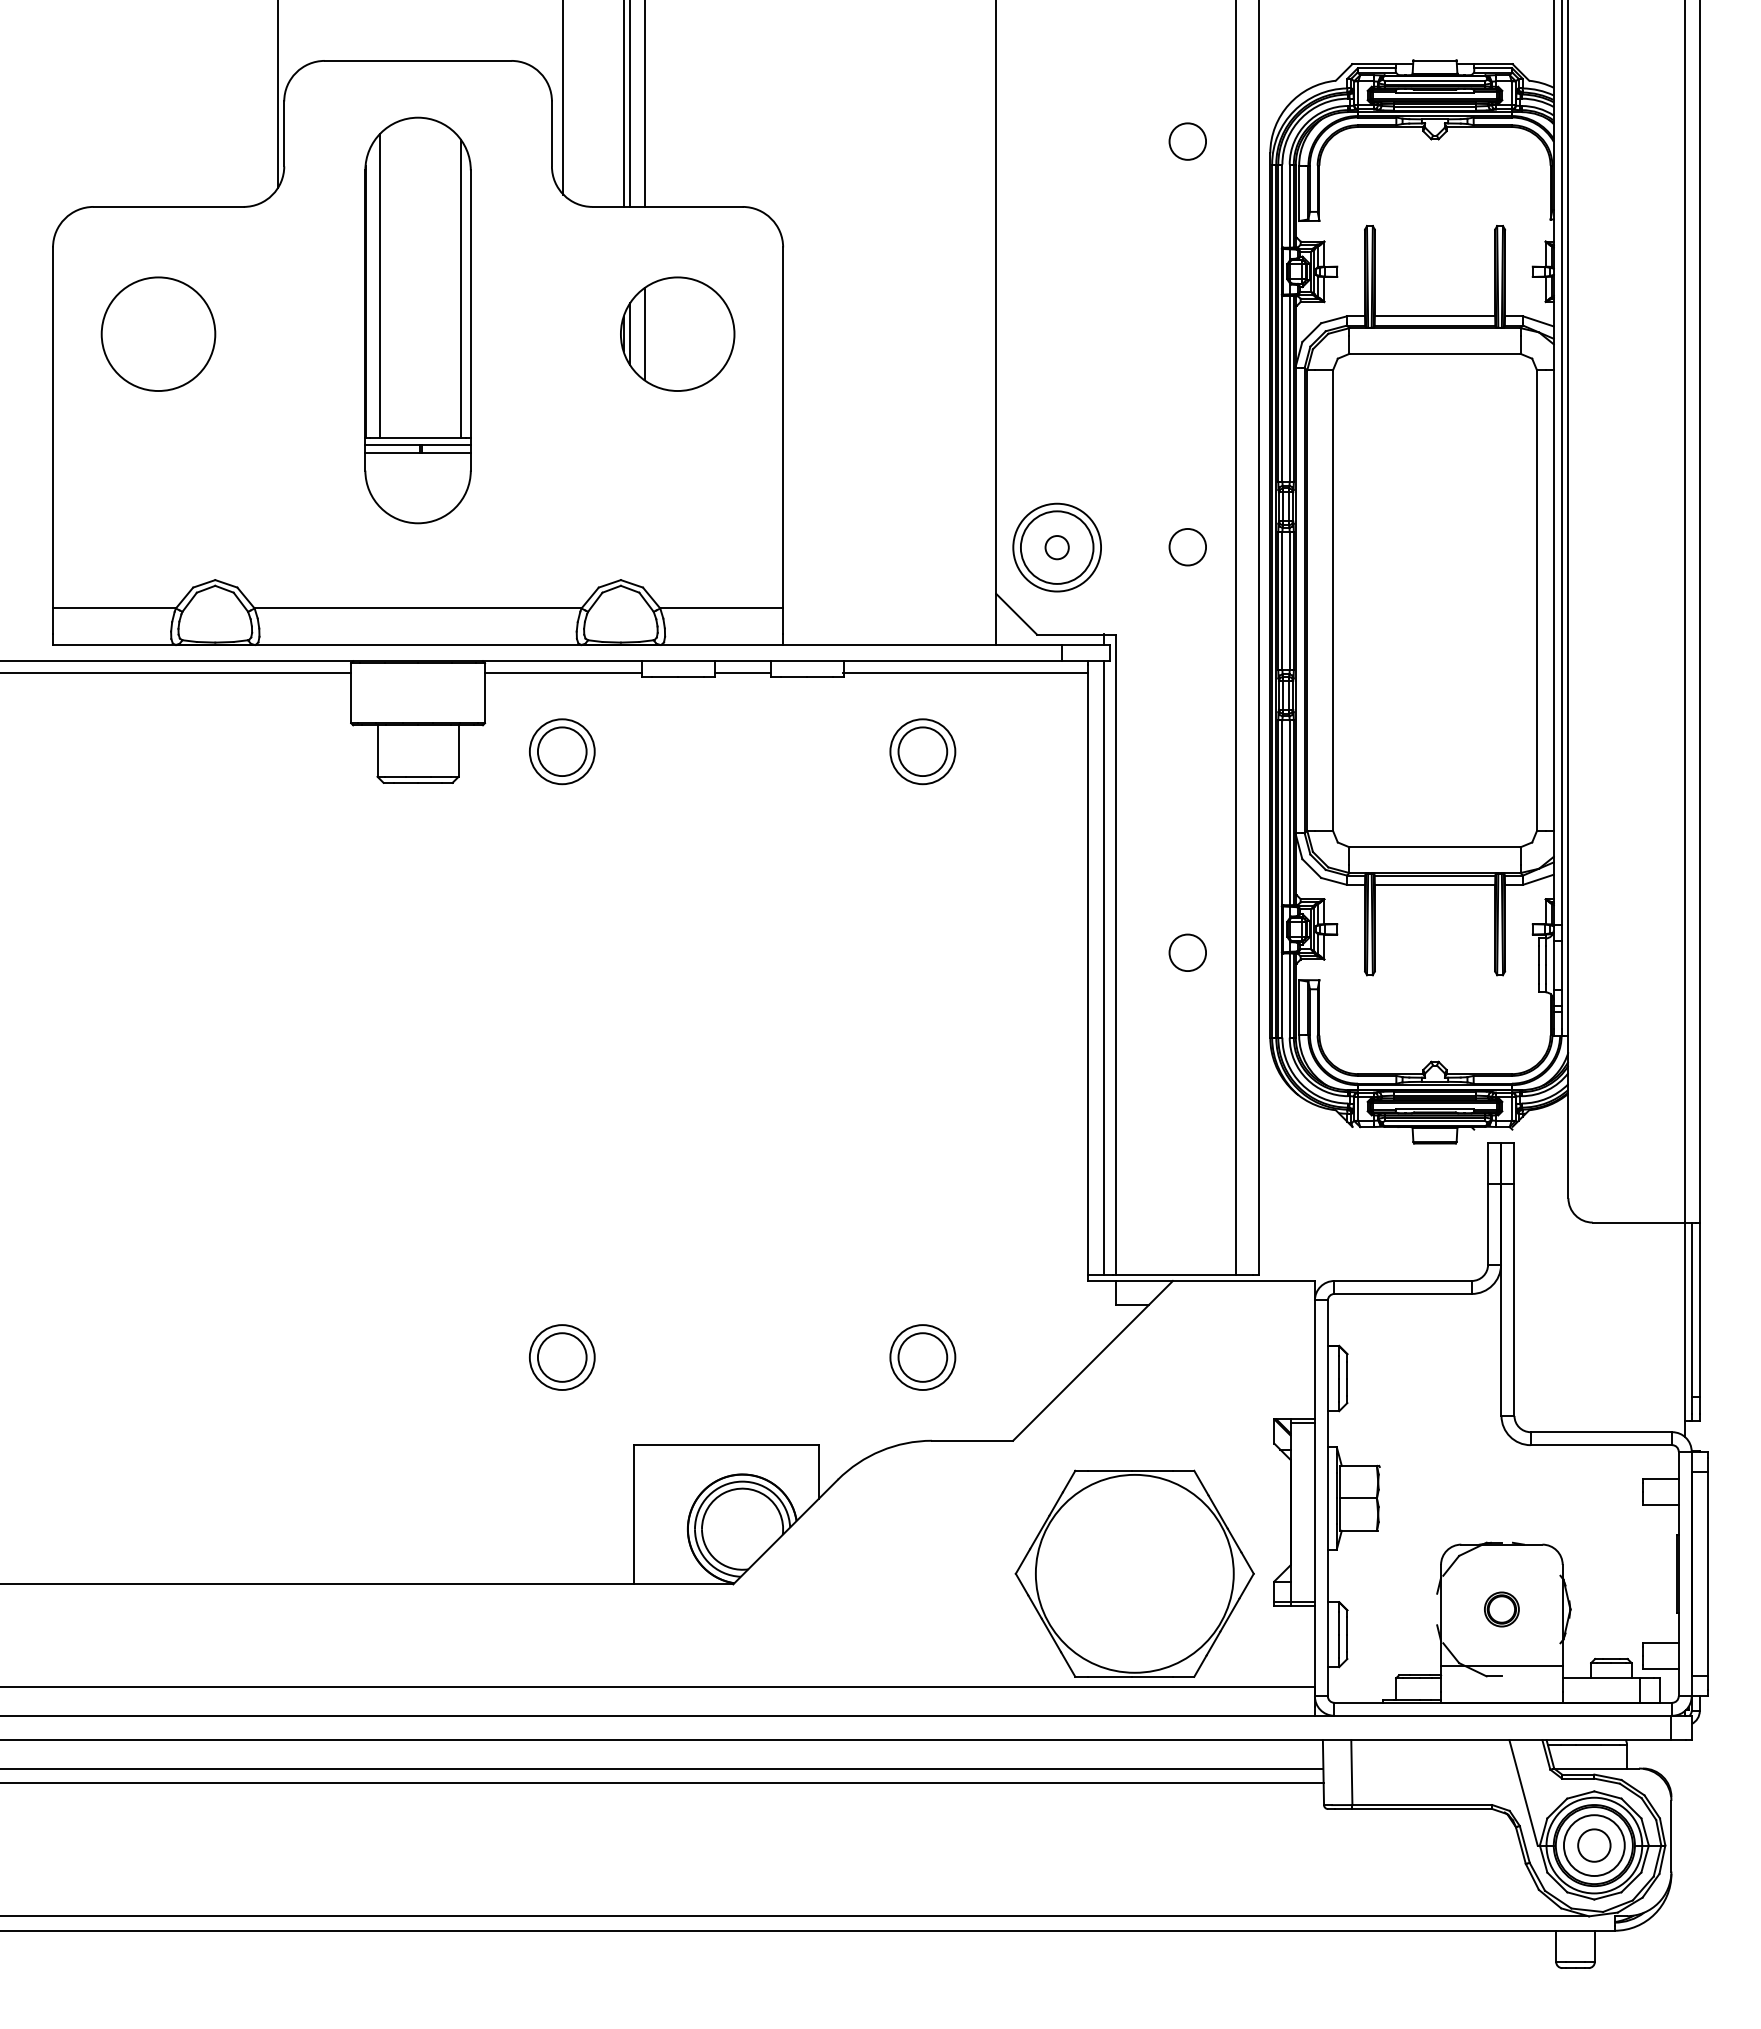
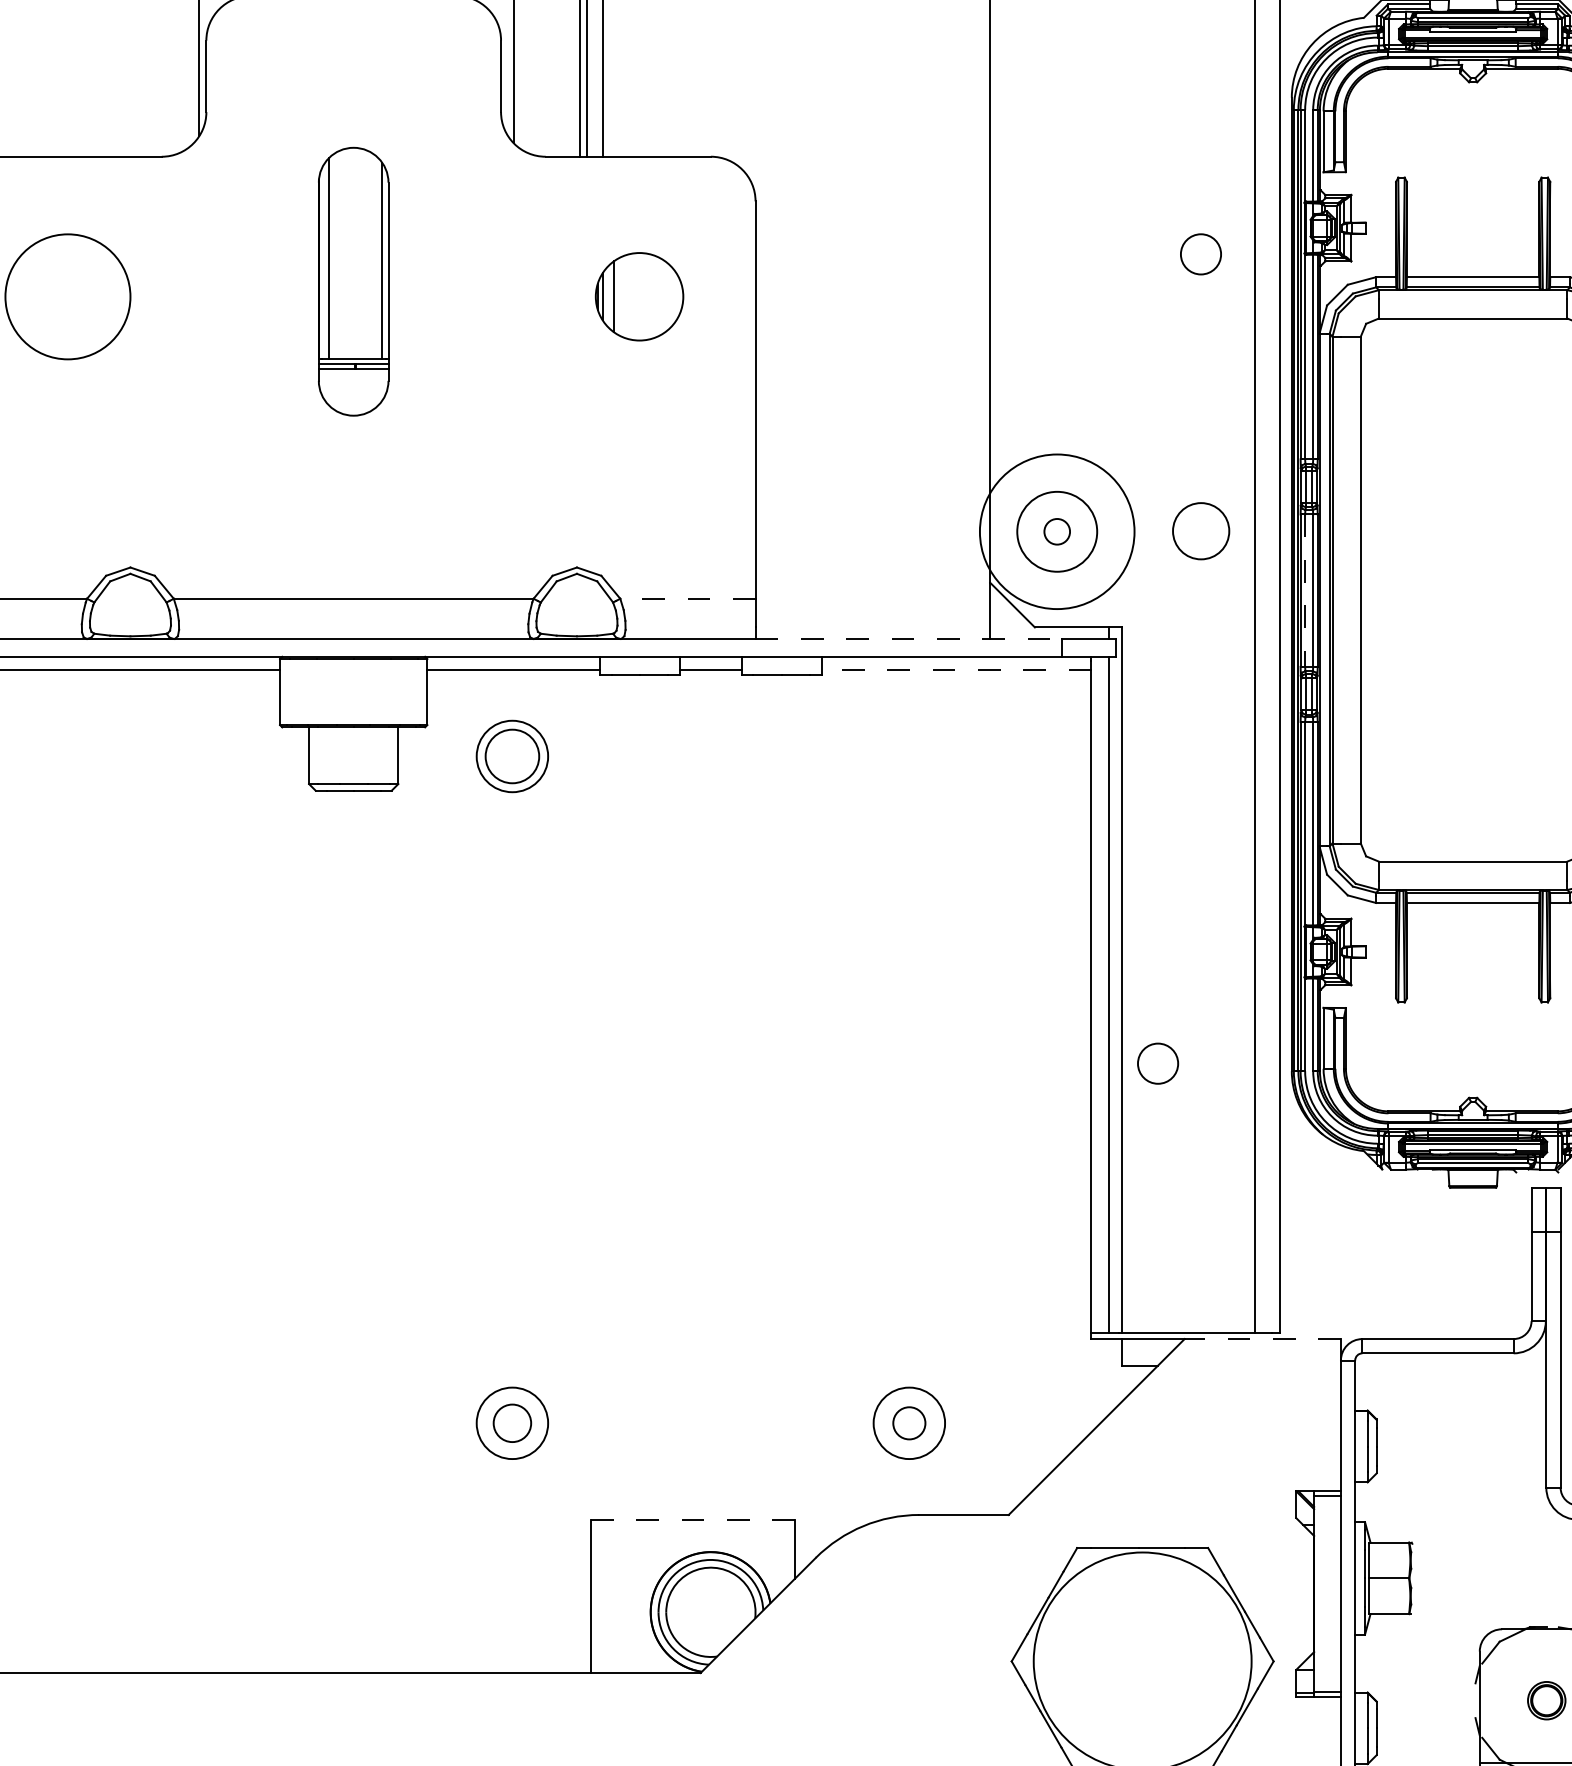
circle: (1187, 141) -> (1200, 254), moved
part: (417, 320) -> (353, 281), size x0.6
part: (677, 333) -> (639, 296), size x0.7
circle: (1057, 547) -> (1057, 531), size x1.6
circle: (1187, 547) -> (1200, 531), size x1.4
line: (1282, 601) -> (1305, 591), solid -> dashed
line: (721, 608) -> (687, 598), solid -> dashed
line: (922, 644) -> (908, 638), solid -> dashed
line: (965, 673) -> (956, 670), solid -> dashed
part: (922, 751) -> (908, 756), removed
circle: (1187, 952) -> (1157, 1063), moved
line: (1243, 1280) -> (1262, 1338), solid -> dashed
circle: (561, 1357) -> (511, 1423), size x0.7
circle: (922, 1357) -> (908, 1423), size x0.6
line: (726, 1445) -> (693, 1520), solid -> dashed

